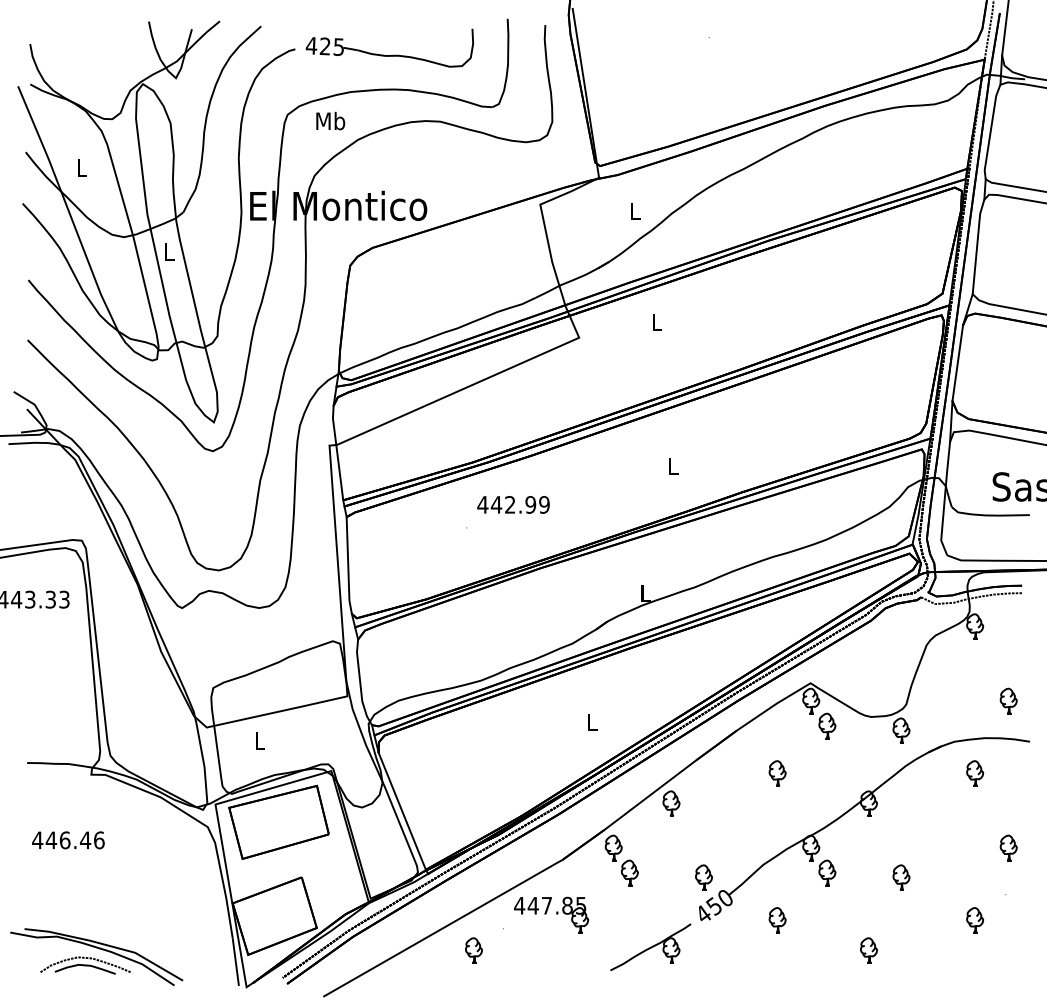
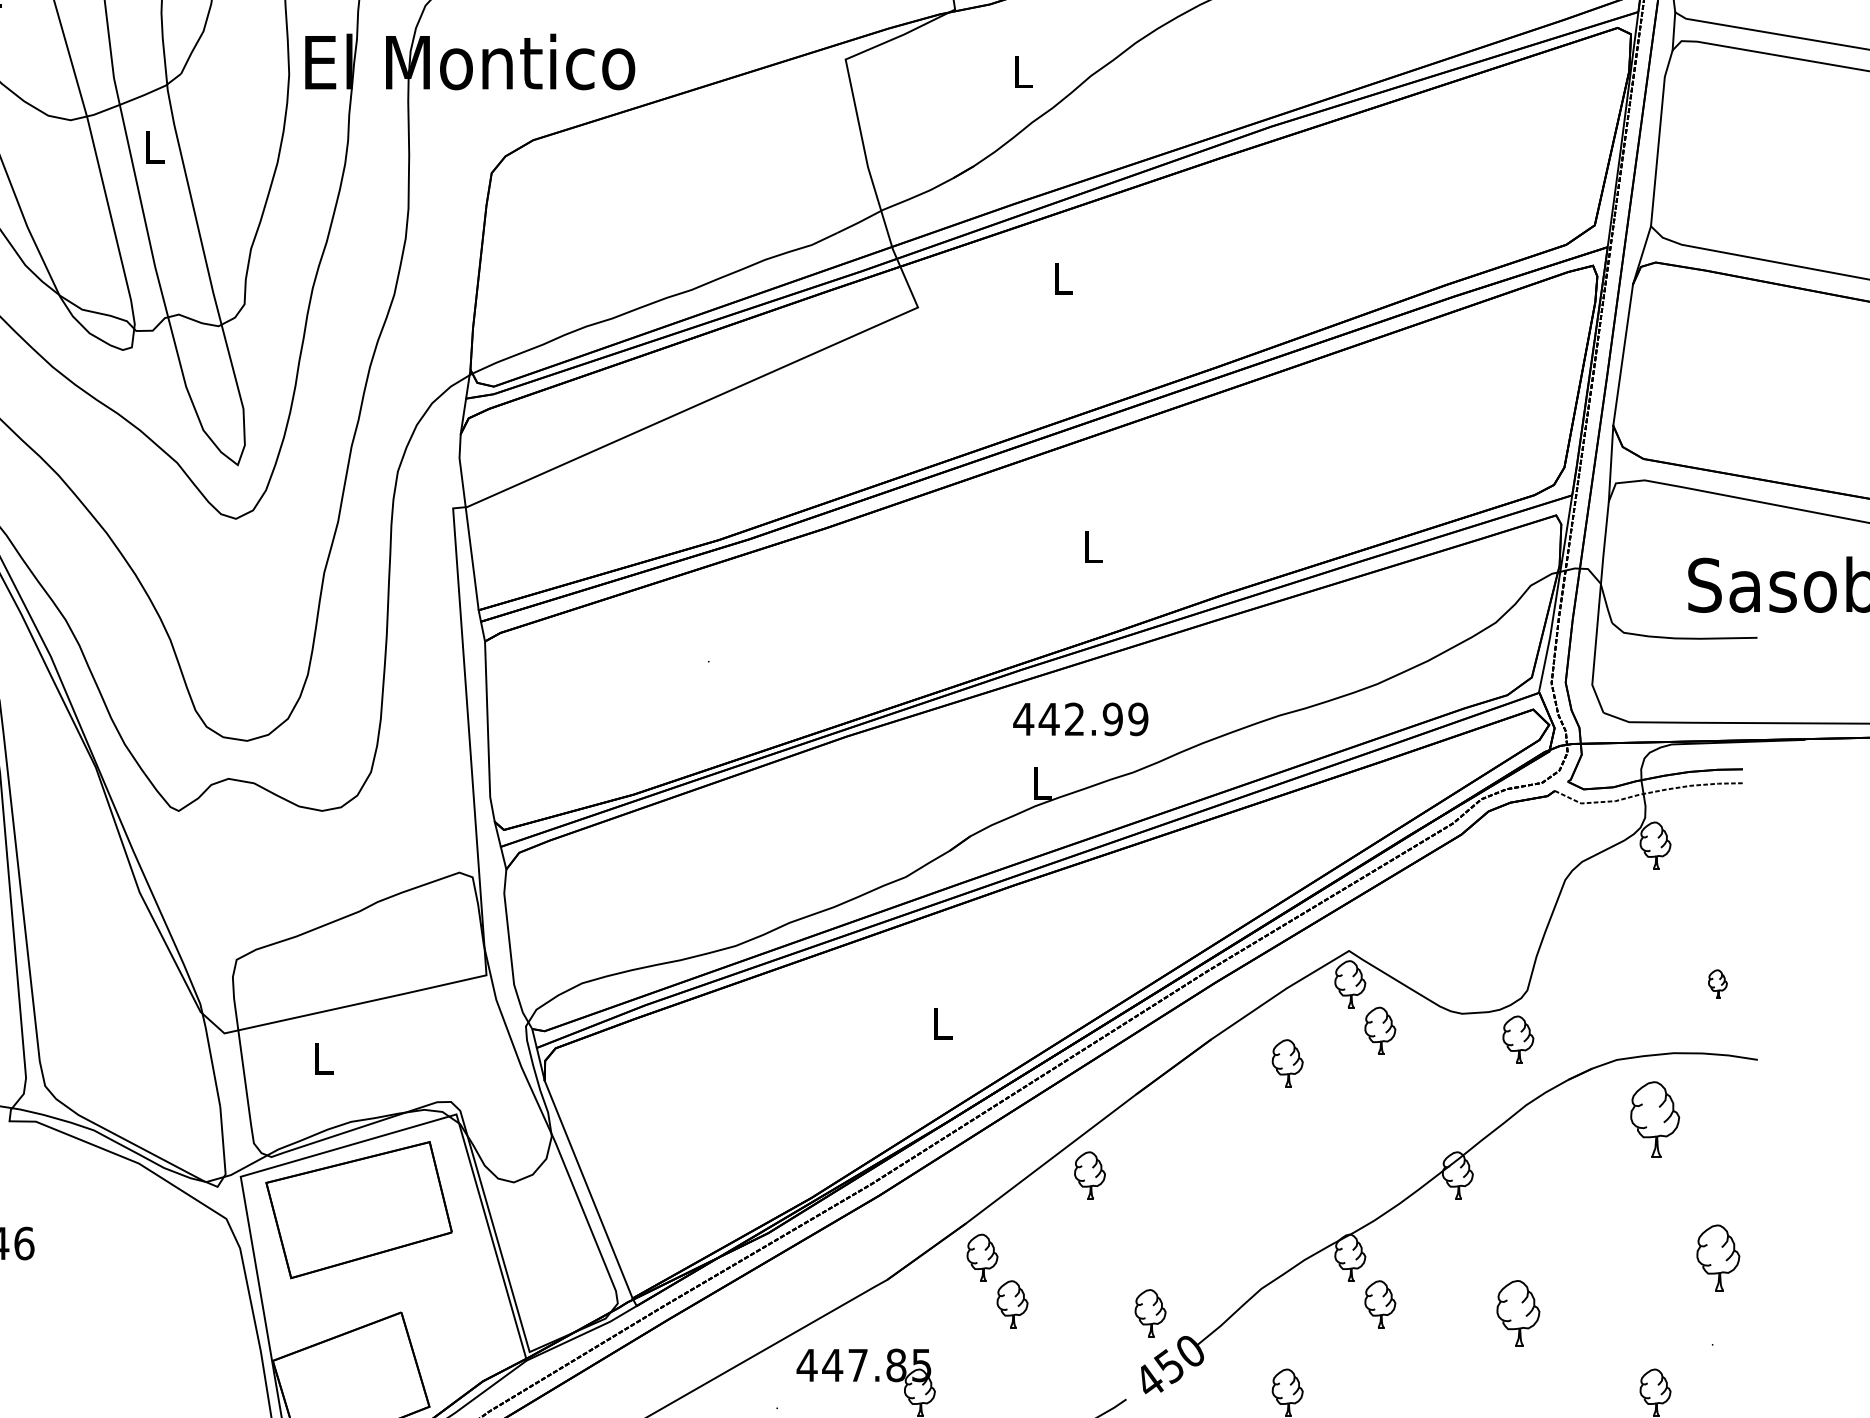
text: (513, 504) -> (1080, 718), moved
part: (1008, 700) -> (1717, 983), size x0.6
part: (777, 773) -> (1287, 1063), moved
part: (975, 773) -> (1656, 1119), size x1.6
part: (1008, 847) -> (1717, 1256), size x1.4
part: (901, 877) -> (1518, 1312), size x1.4

